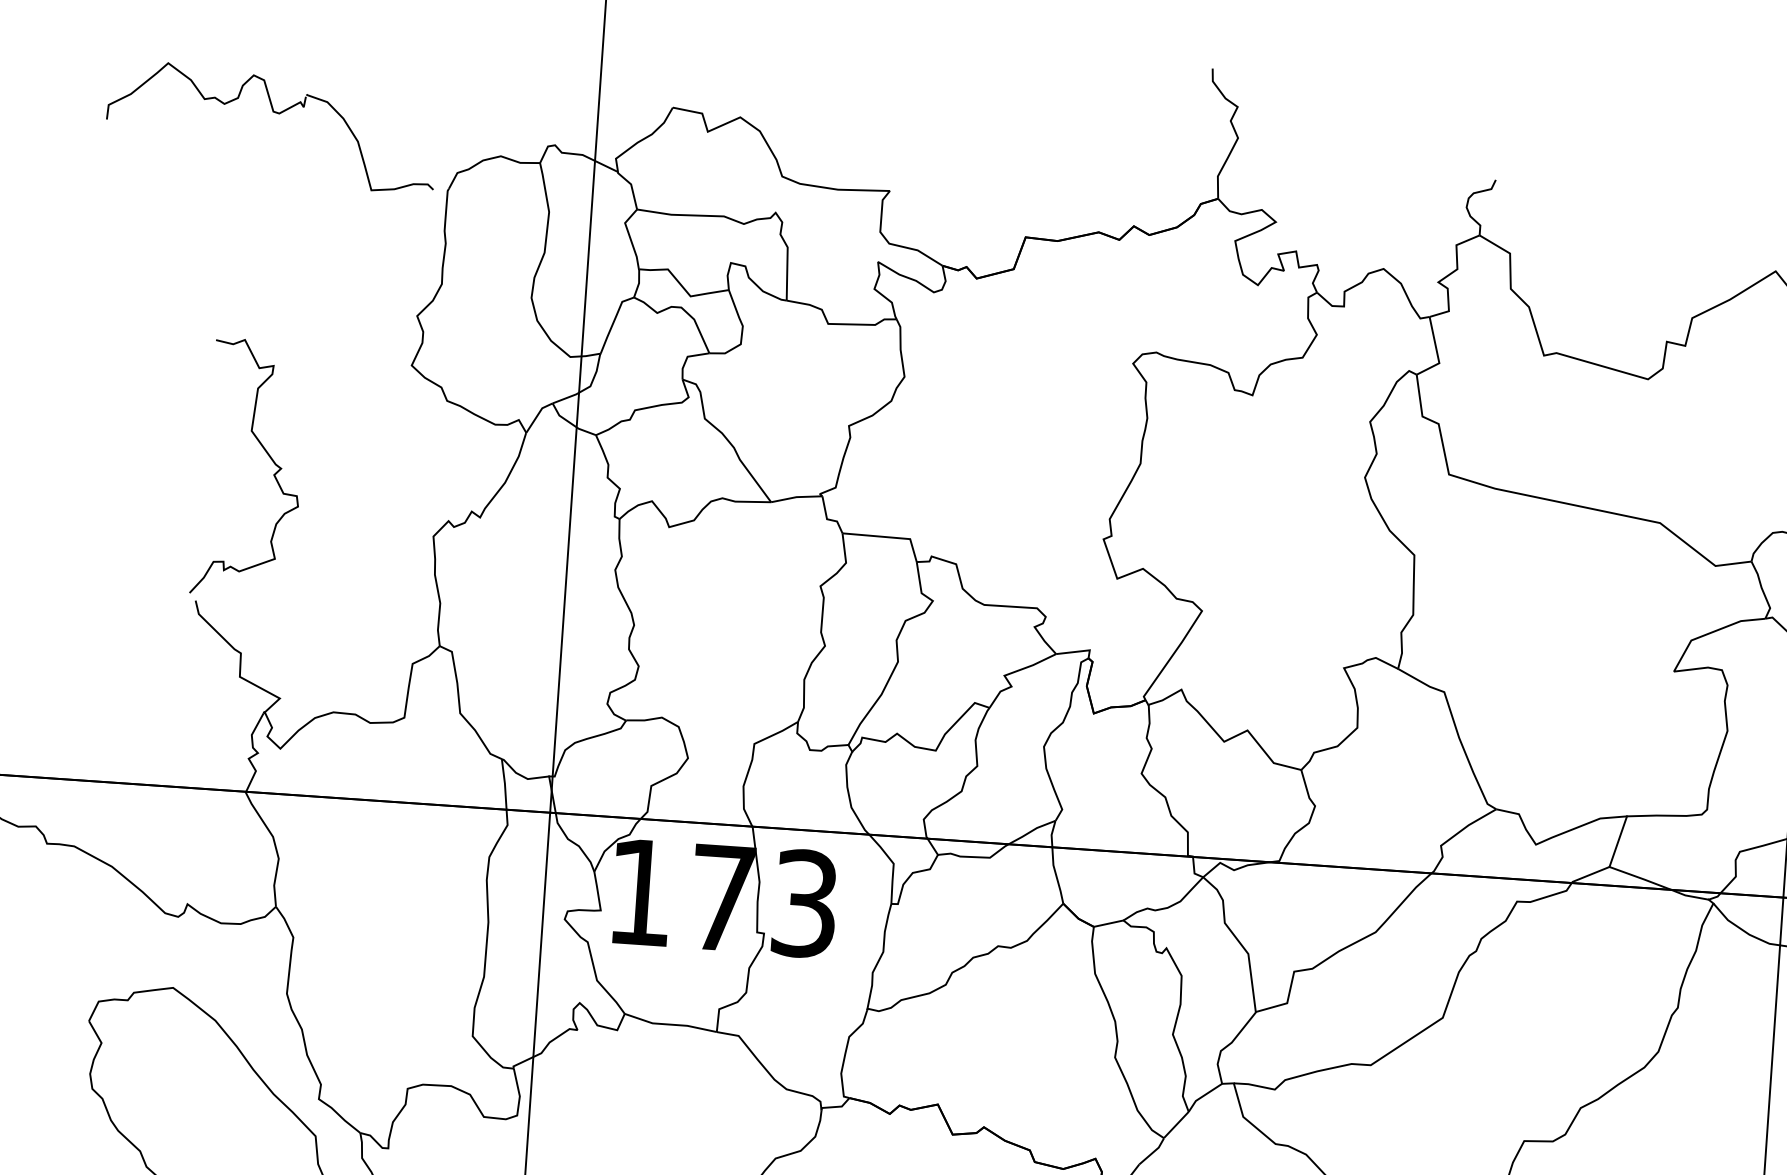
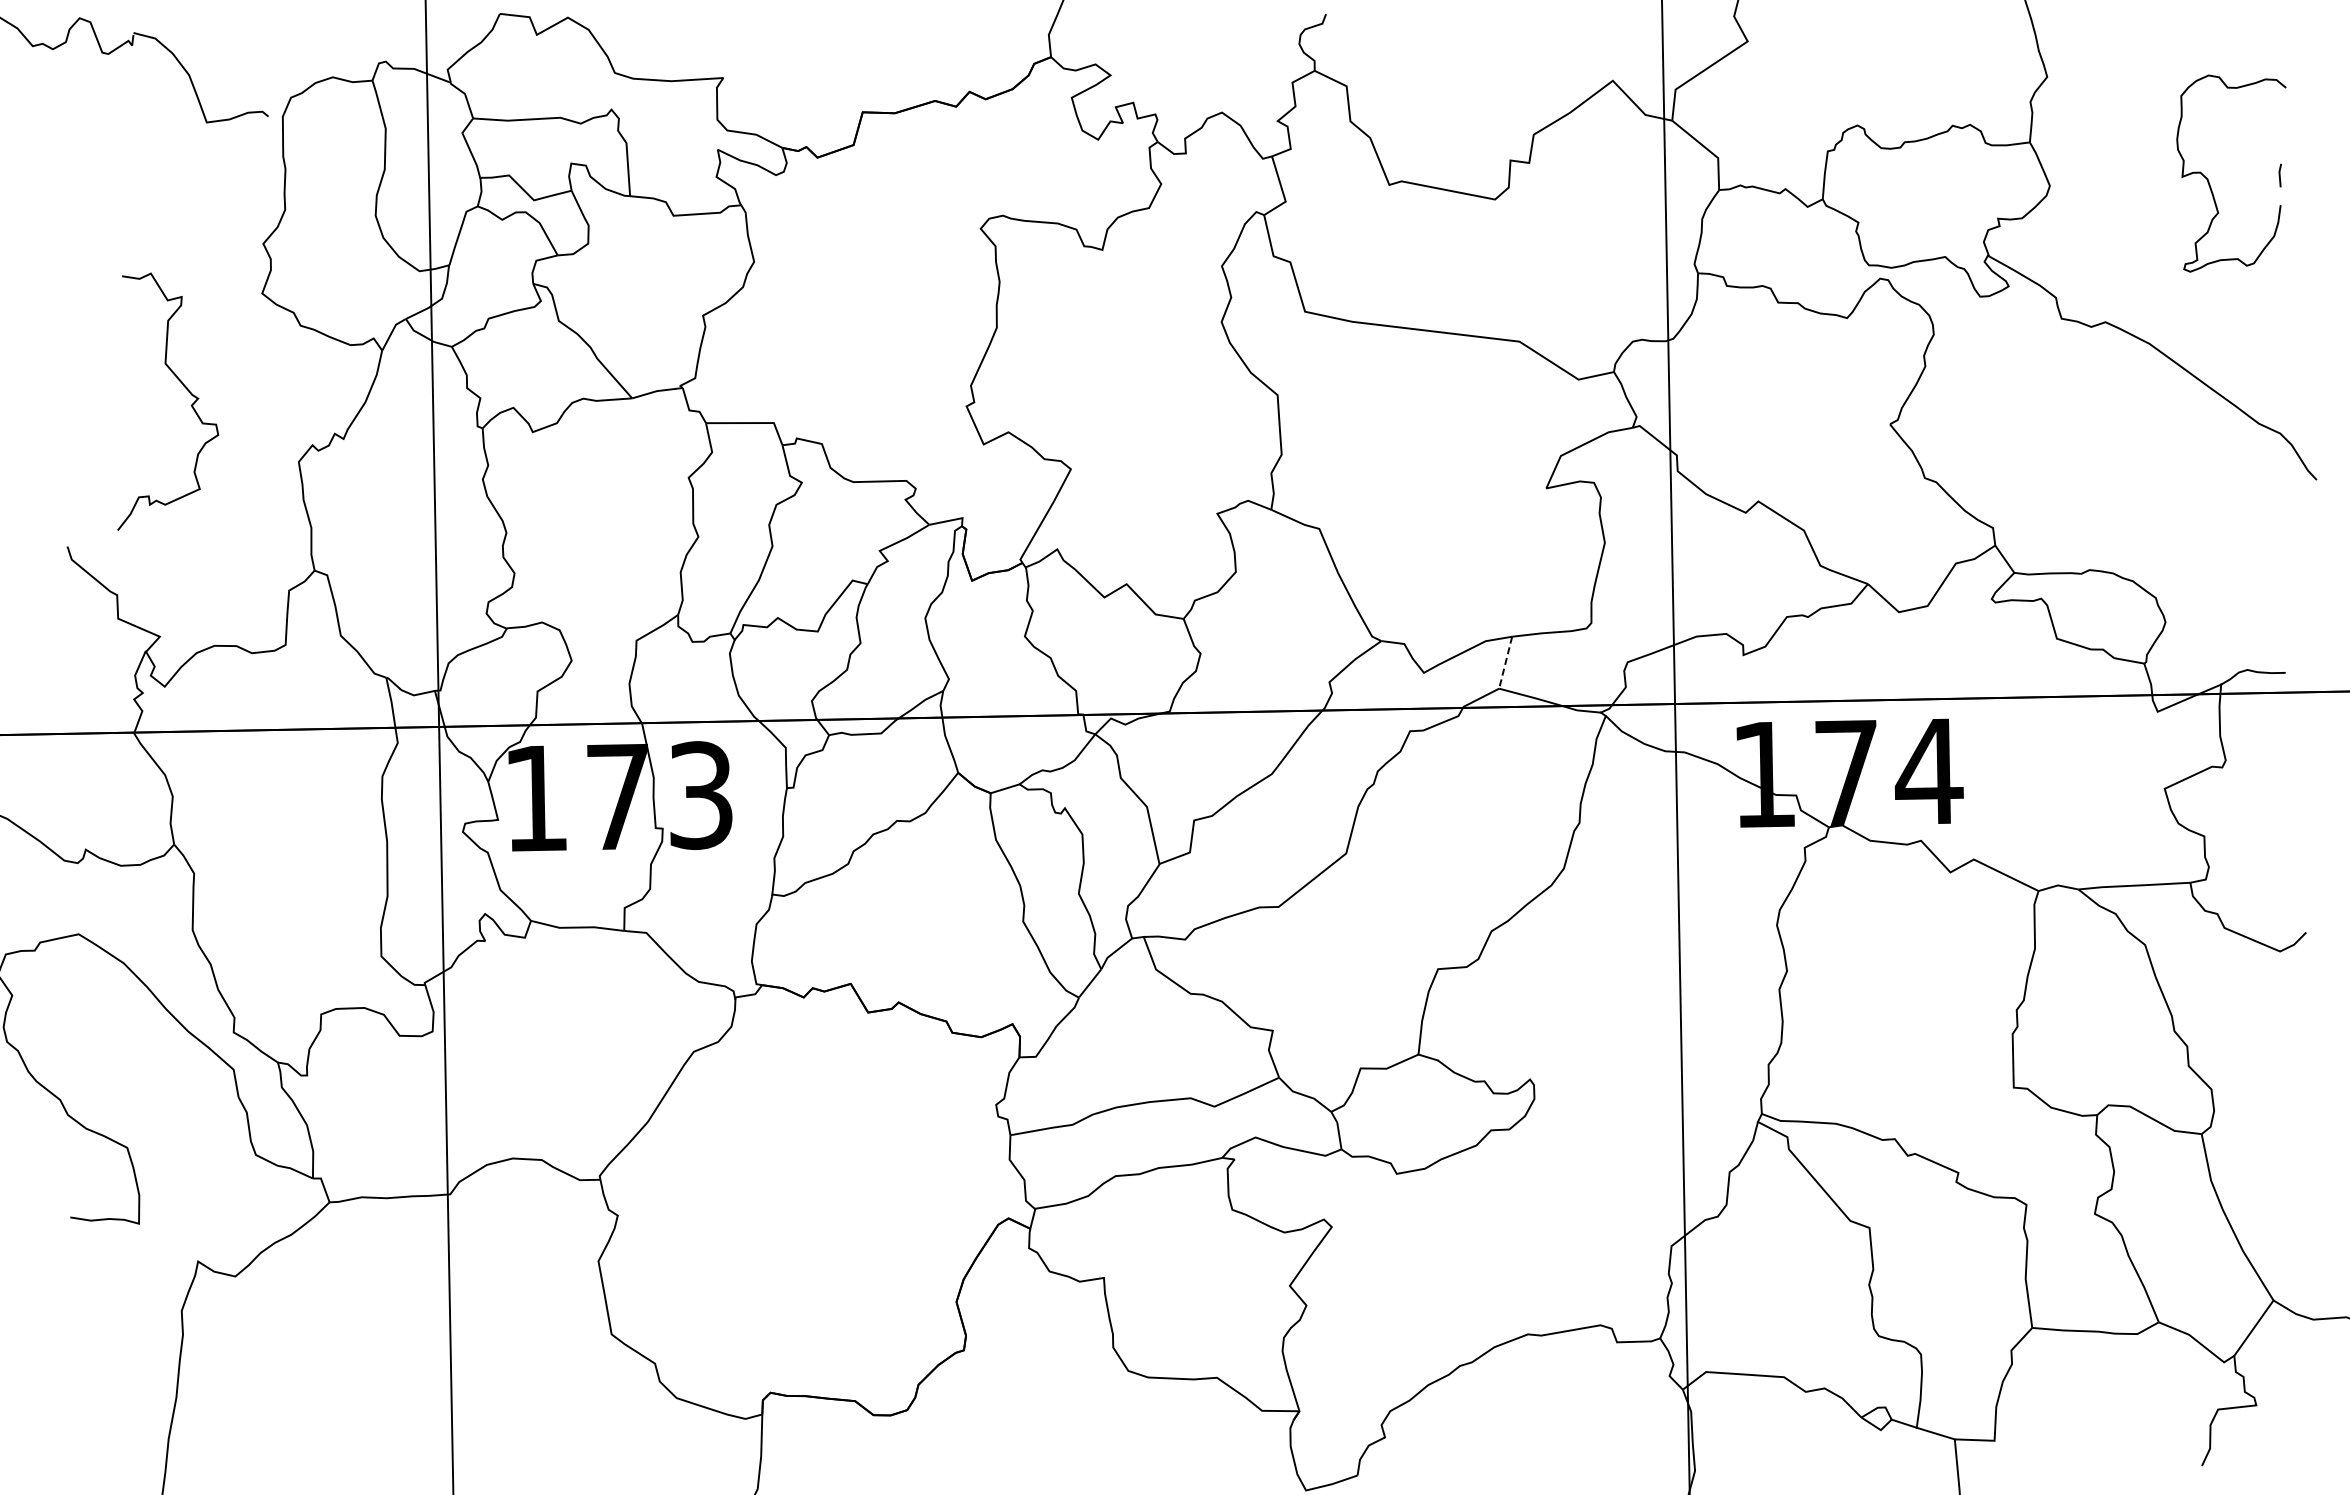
curve: (267, 455) -> (183, 386), moved
line: (1618, 841) -> (1505, 662), solid -> dashed

